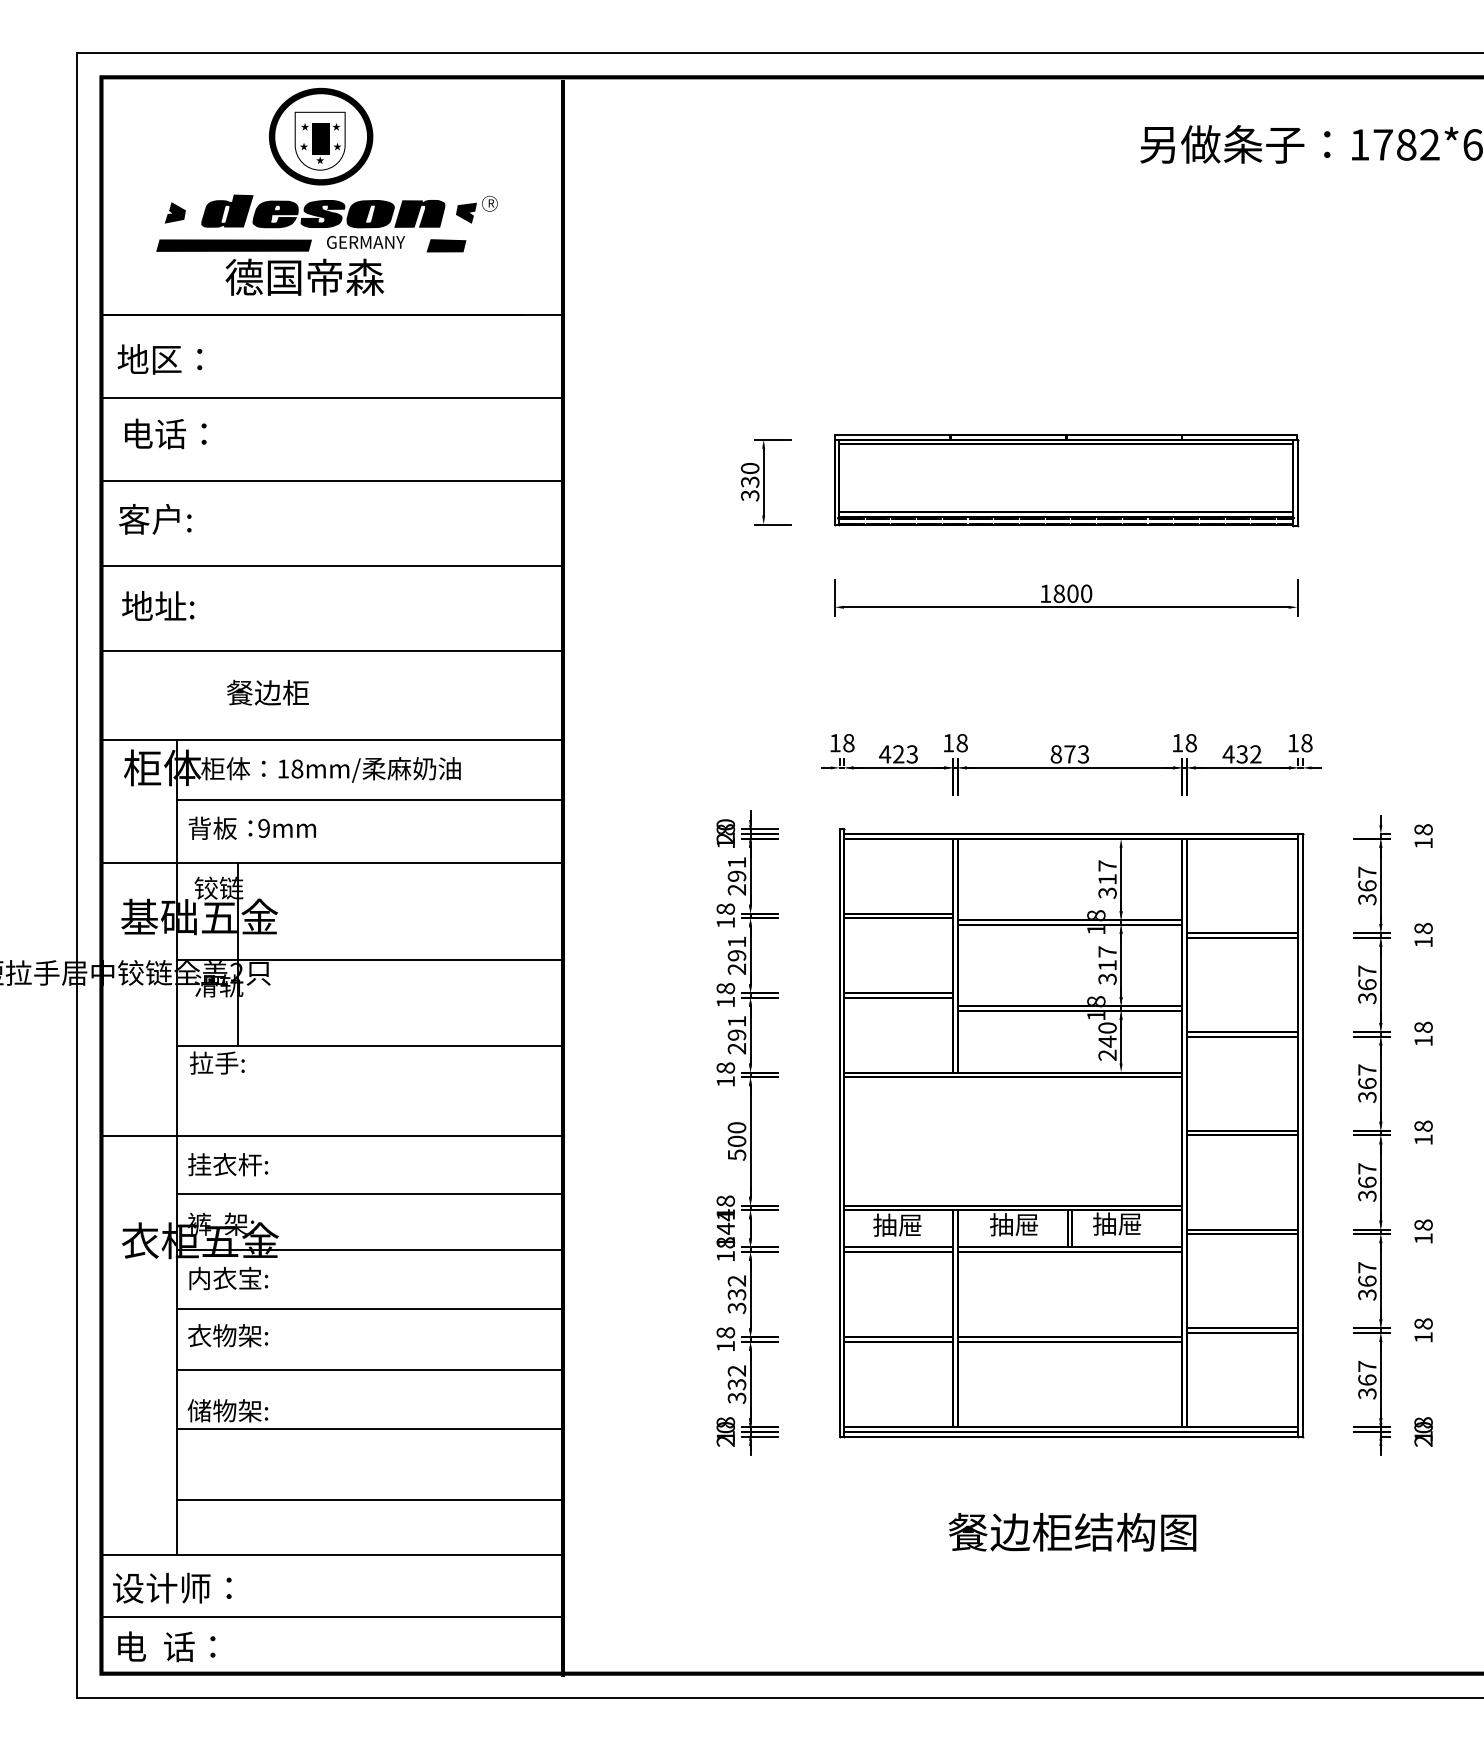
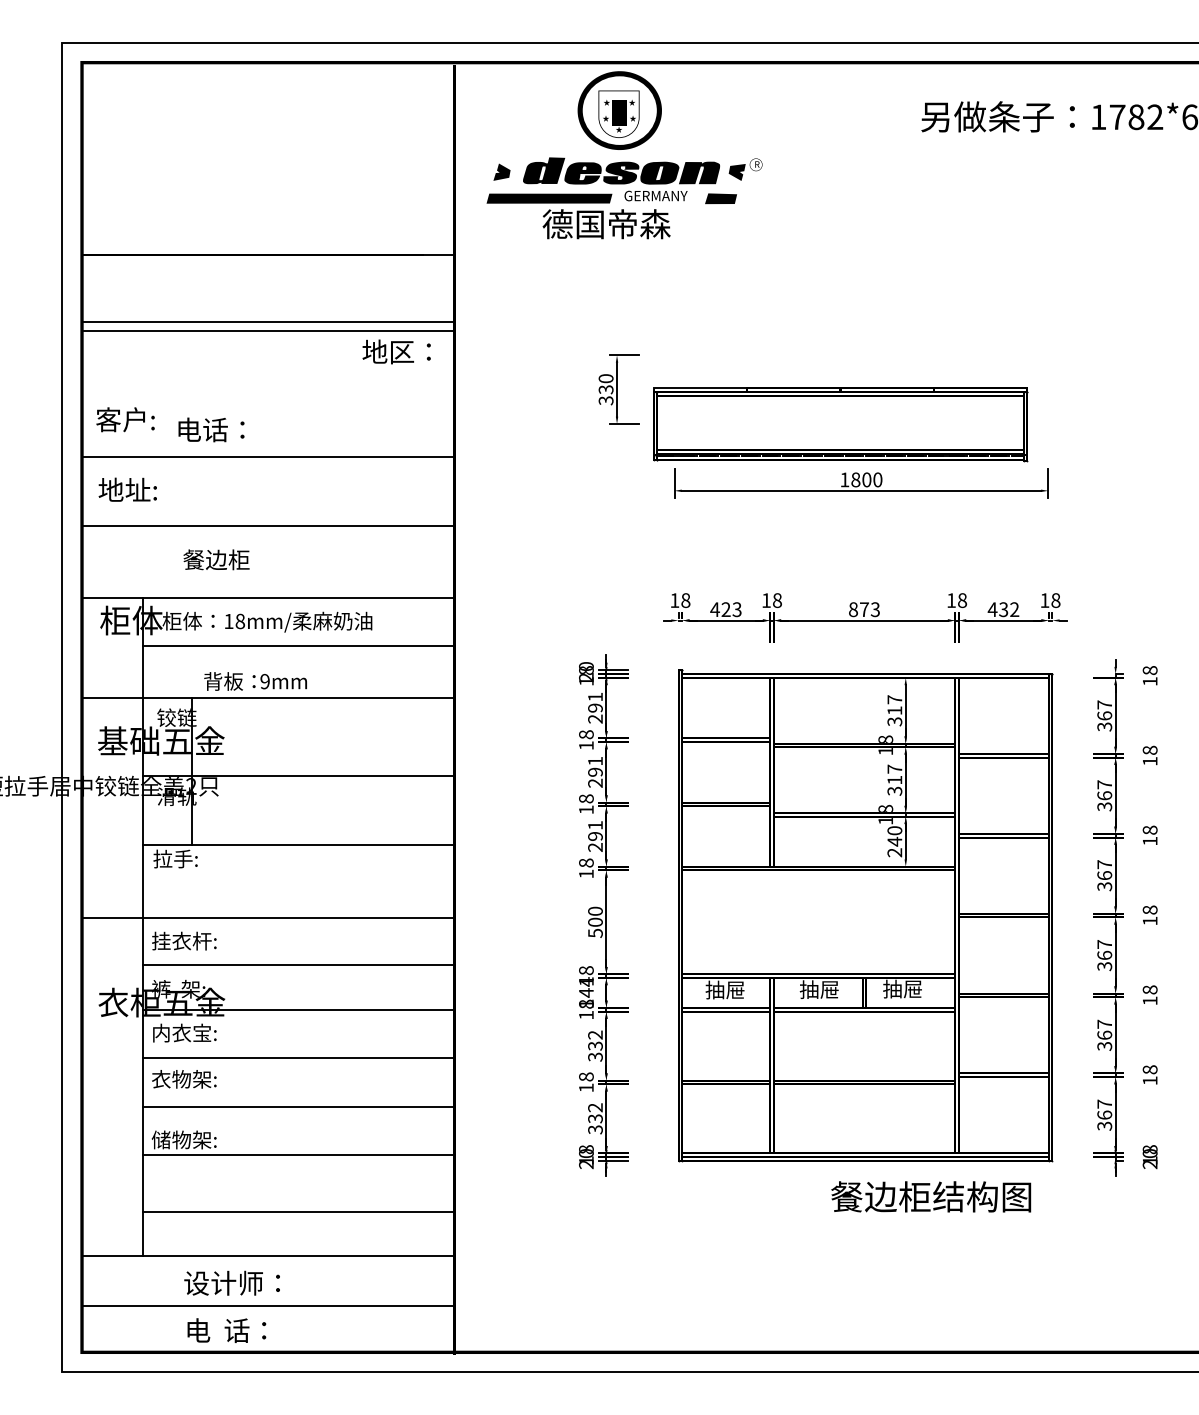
text: (326, 191) -> (624, 154), moved
text: (159, 359) -> (396, 352), moved
text: (165, 433) -> (211, 429), moved
line: (333, 480) -> (269, 331), moved
part: (1066, 480) -> (840, 424), moved
text: (251, 827) -> (254, 680), moved
text: (1072, 1531) -> (931, 1196), moved
text: (172, 1587) -> (232, 1282), moved
text: (166, 1646) -> (226, 1330), moved

